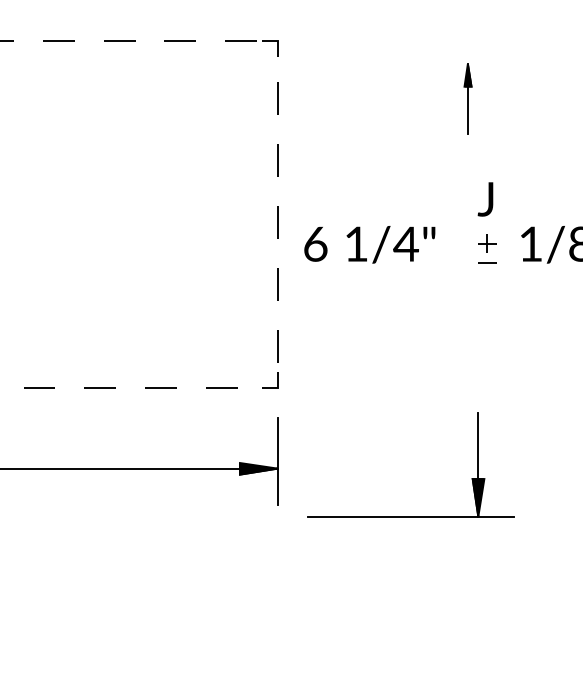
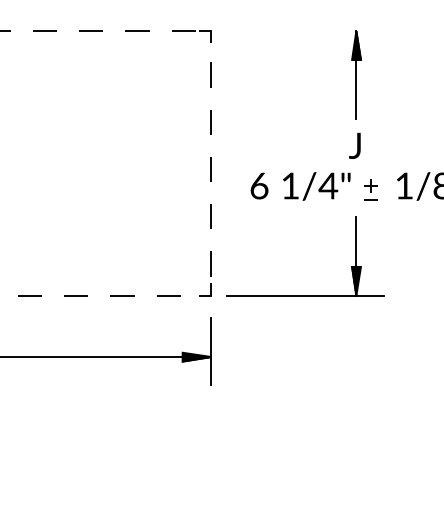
part: (468, 97) -> (356, 74), size x1.67
text: (485, 198) -> (354, 145), moved
text: (369, 244) -> (300, 186), moved
part: (411, 516) -> (305, 295), moved

